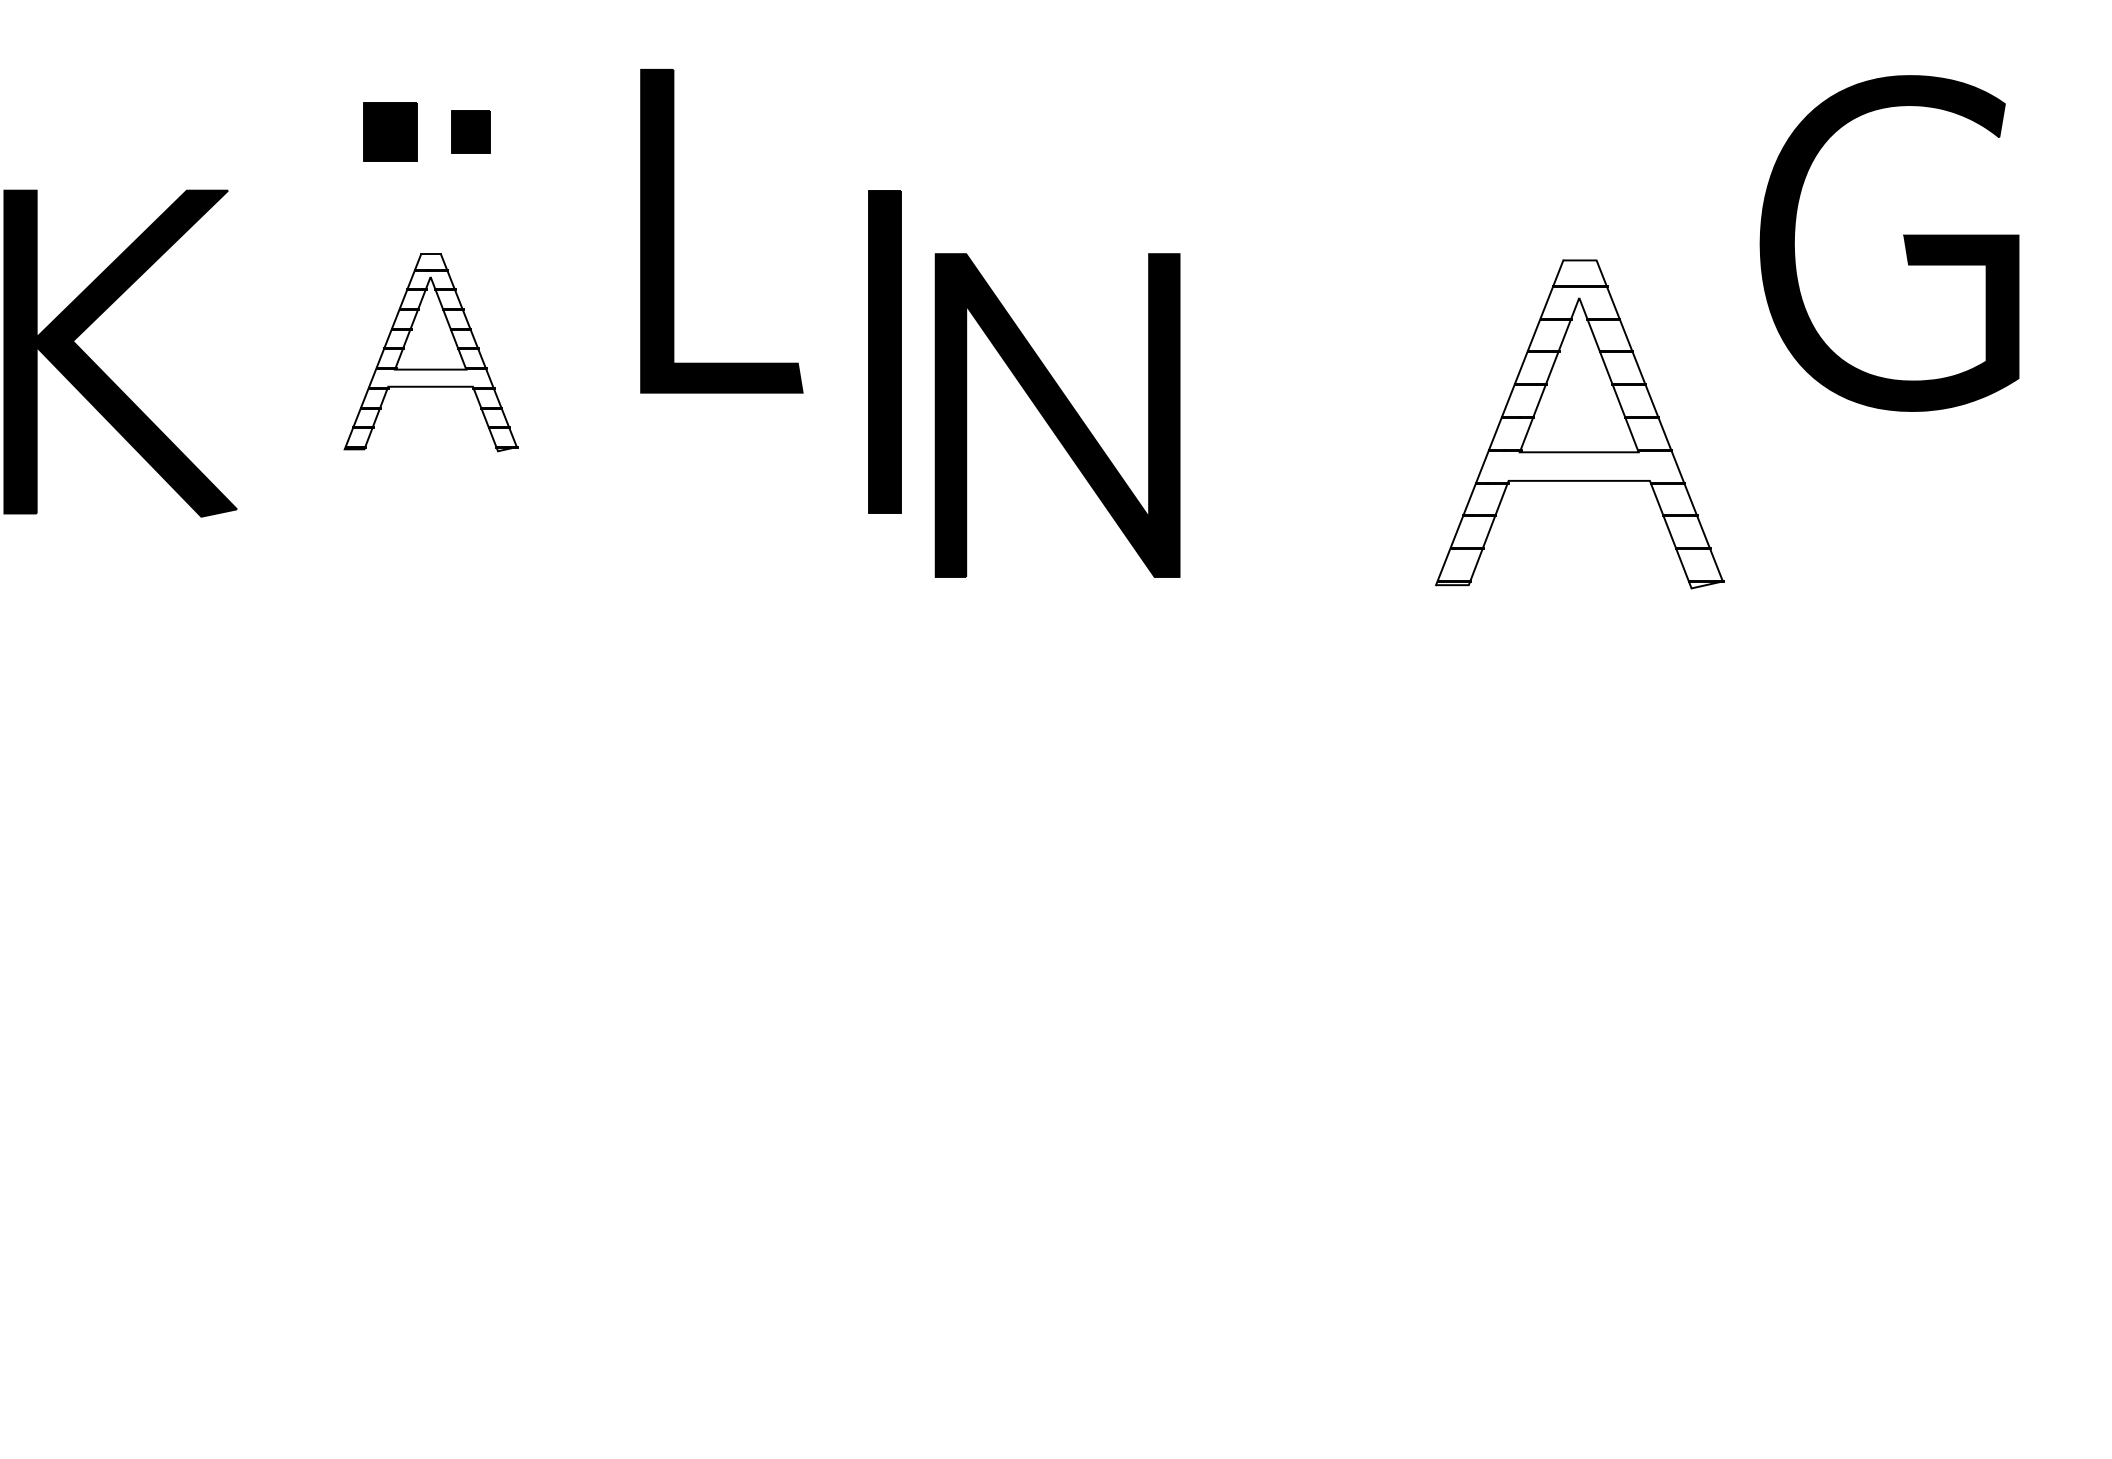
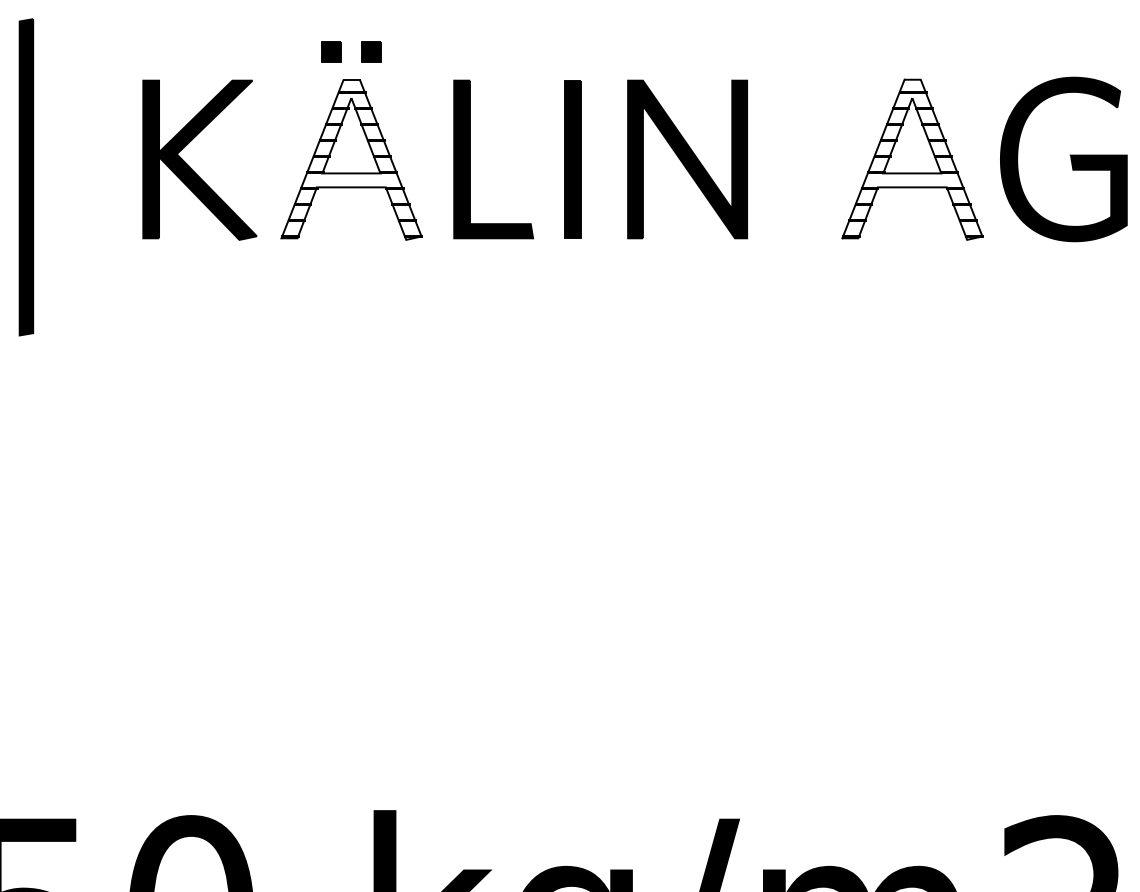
part: (389, 130) -> (331, 51), size x0.71
part: (674, 231) -> (470, 159), moved
part: (1903, 243) -> (1070, 159), moved
part: (430, 352) -> (351, 159), size x1.67
part: (1057, 415) -> (687, 159), moved
part: (1579, 423) -> (912, 159), moved

